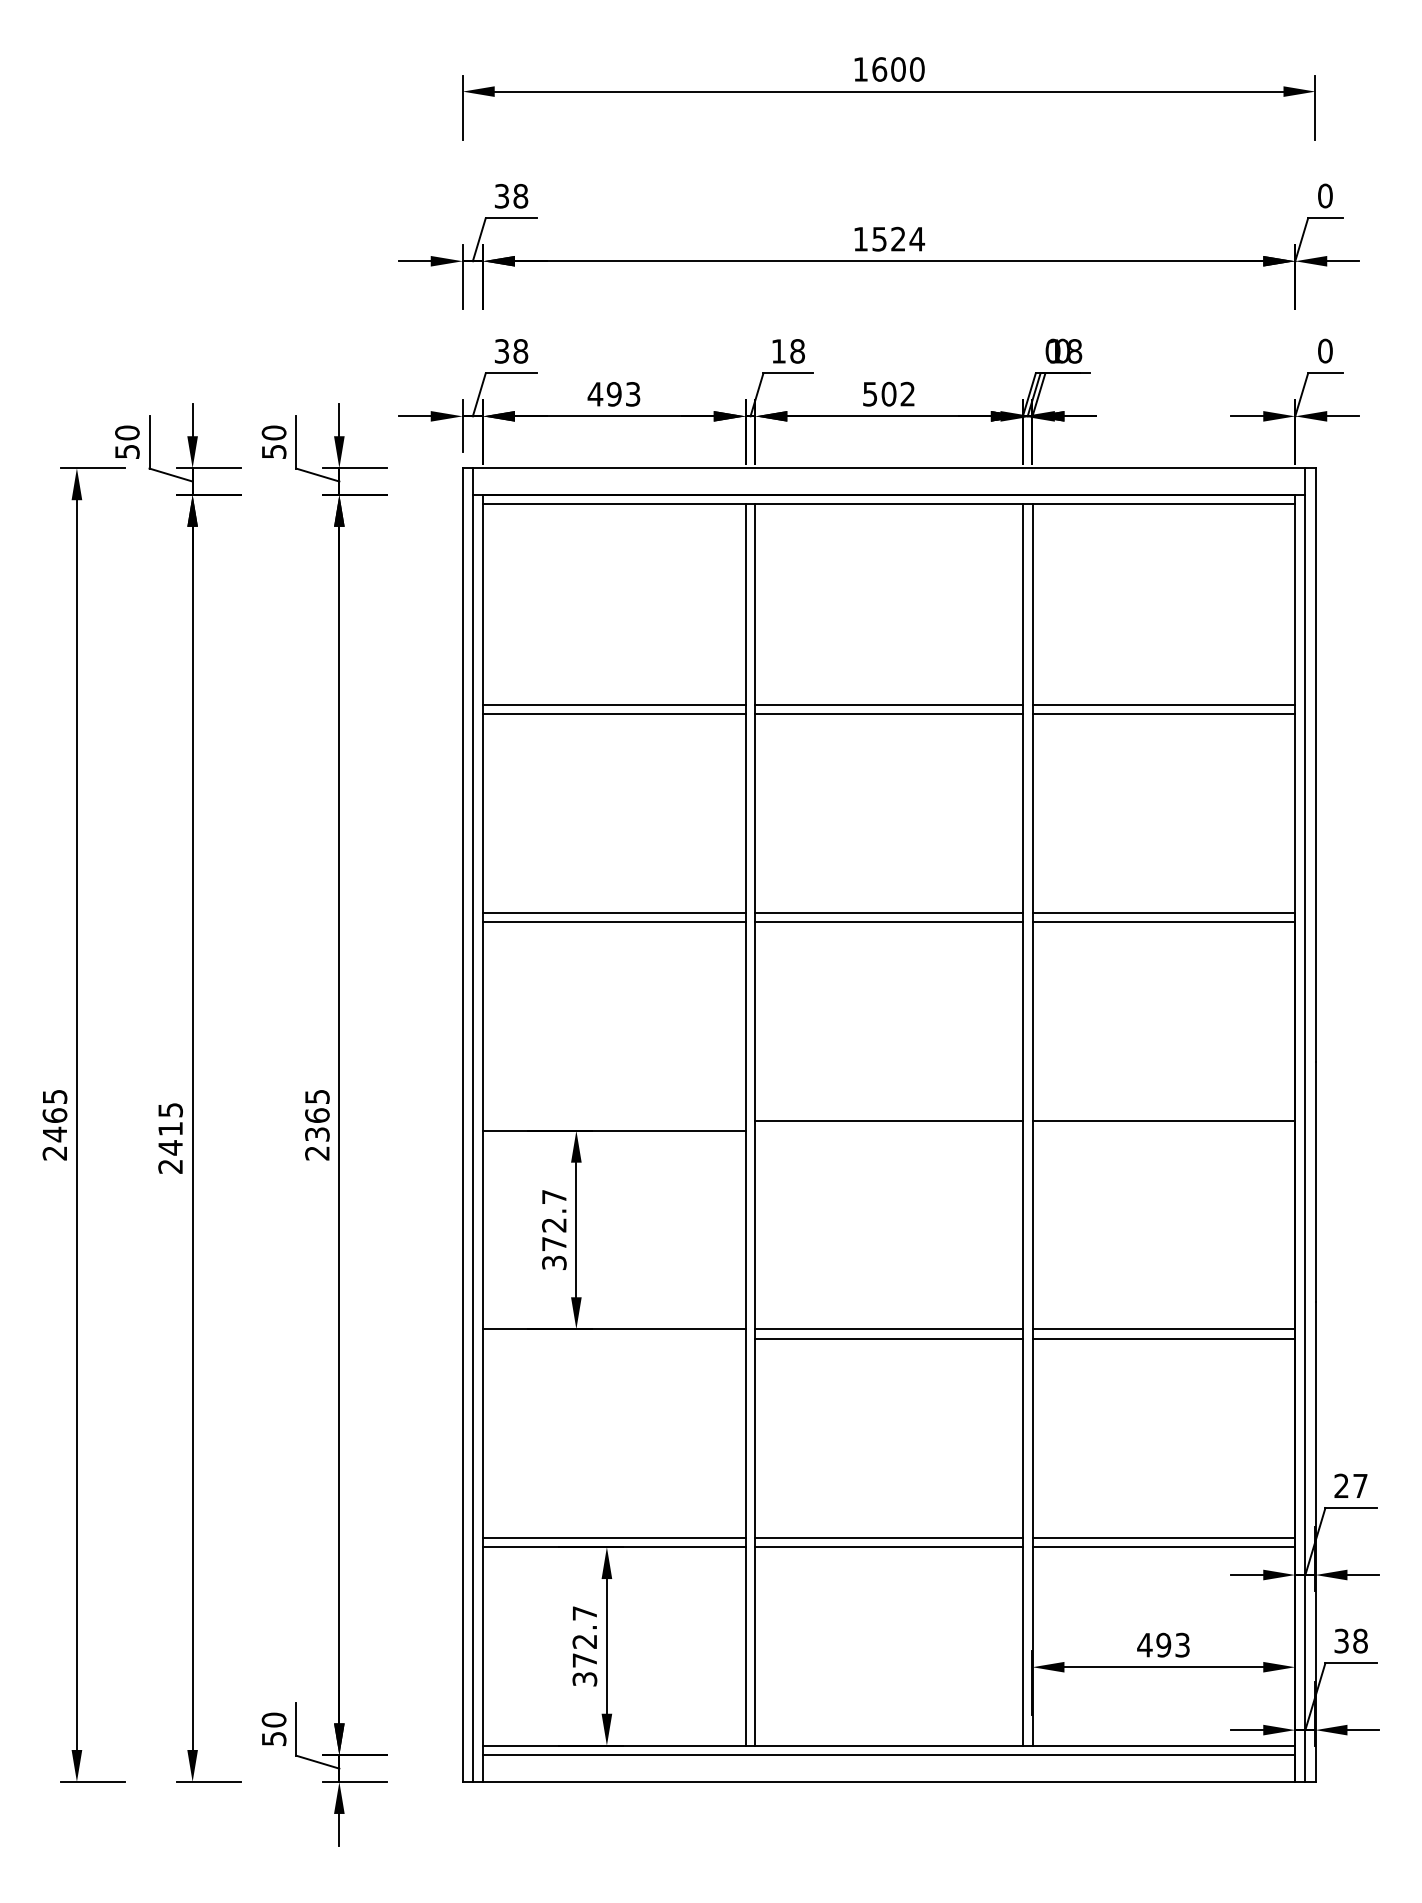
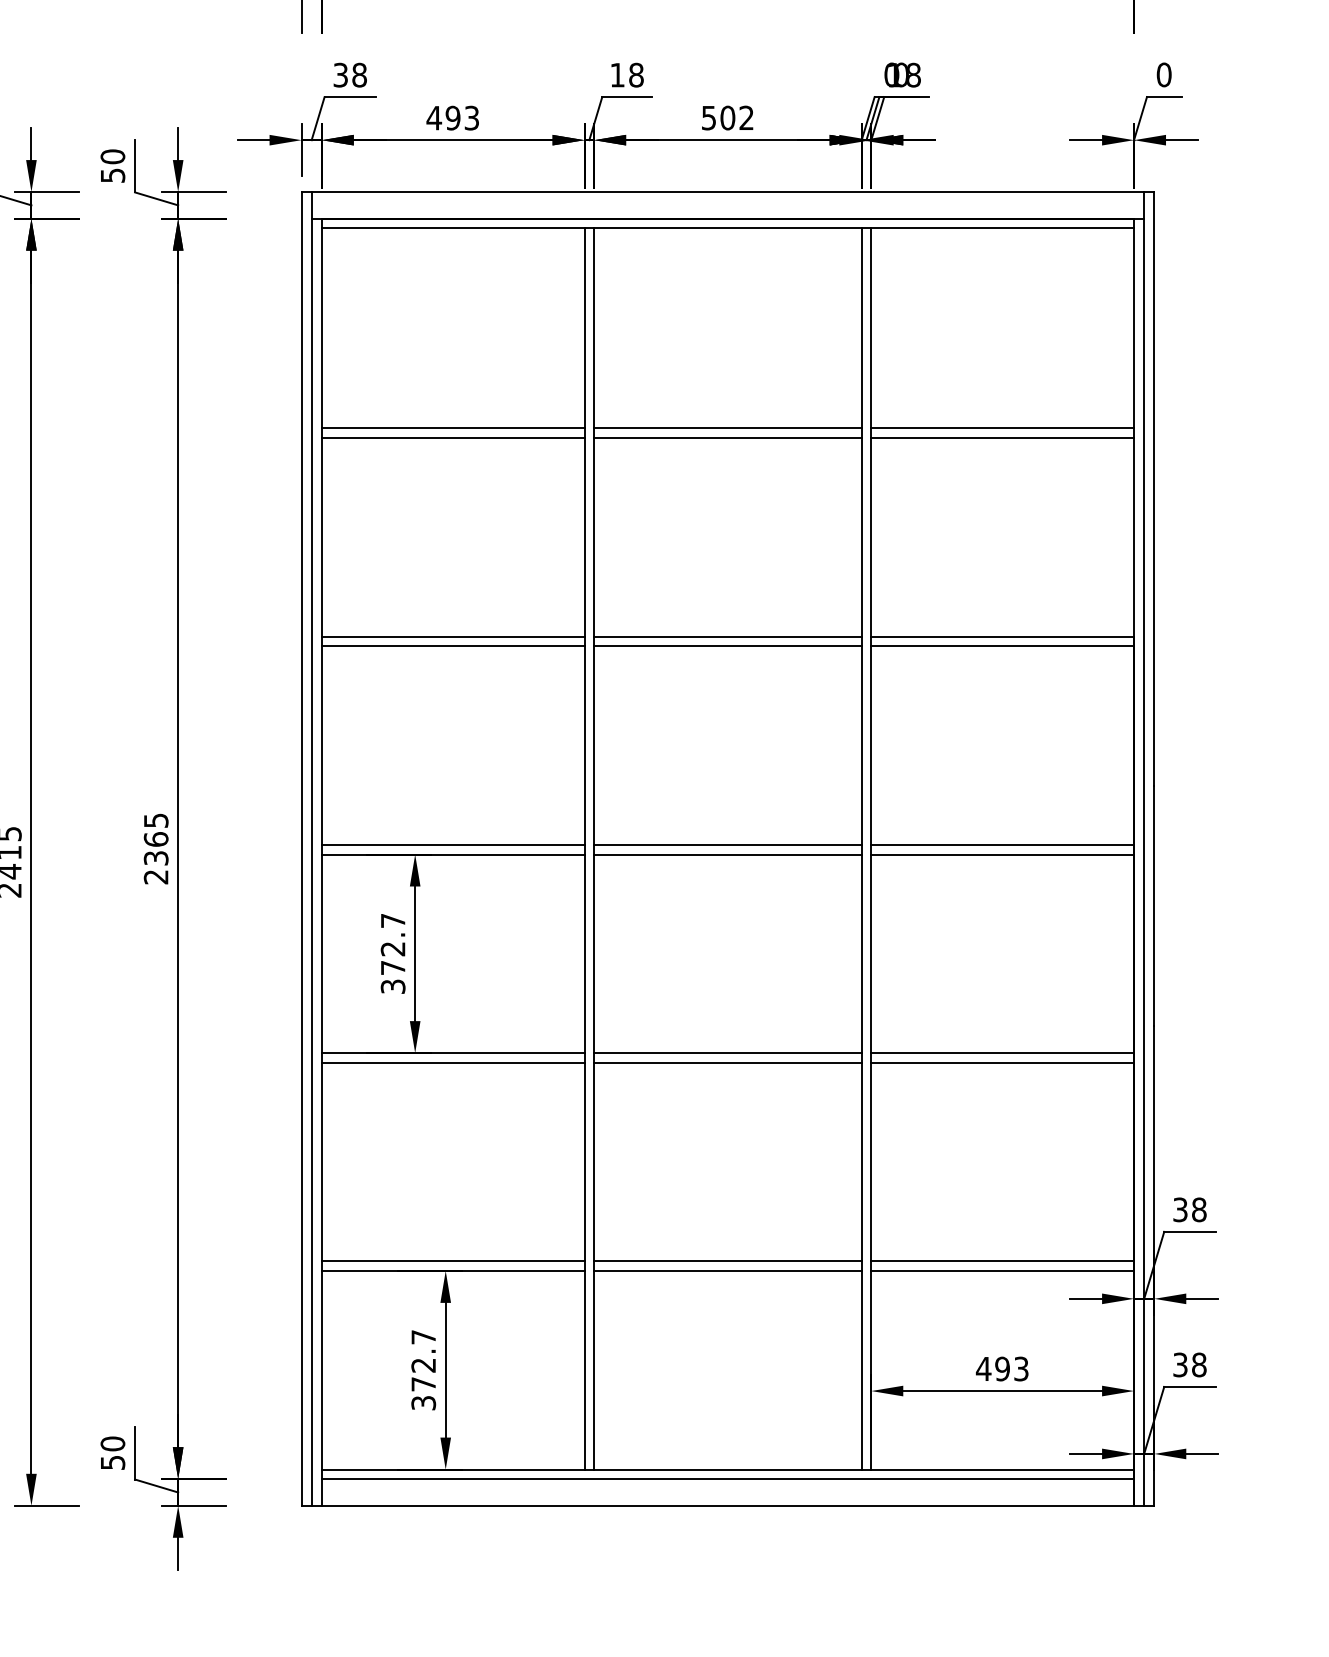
line: (614, 1121) -> (453, 845), added
line: (888, 1130) -> (727, 854), added
line: (1163, 1130) -> (1002, 854), added
line: (614, 1338) -> (453, 1062), added
text: (1350, 1485) -> (1189, 1209), 27 -> 38

